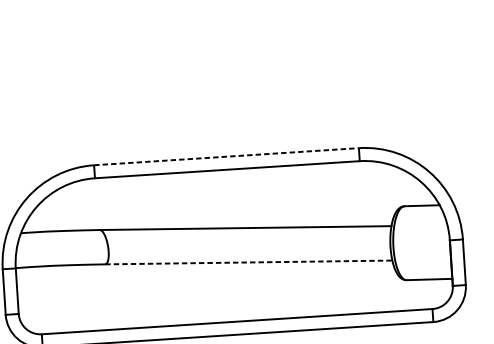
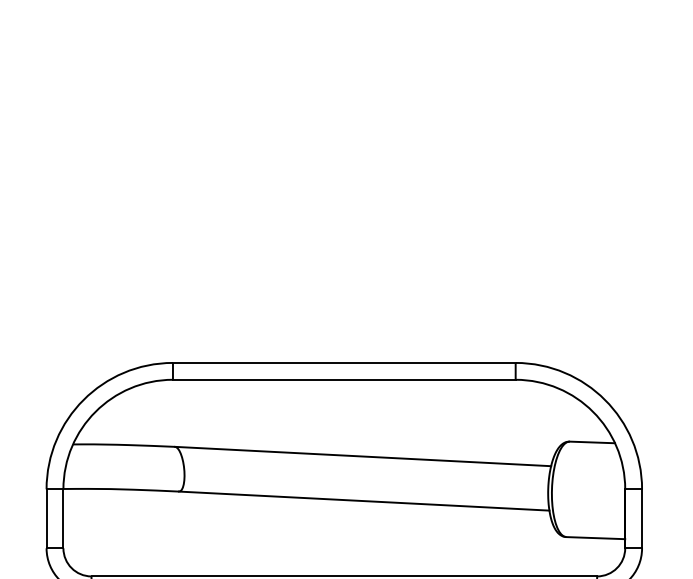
line: (226, 156) -> (344, 362), dashed -> solid
line: (249, 262) -> (364, 501), dashed -> solid

